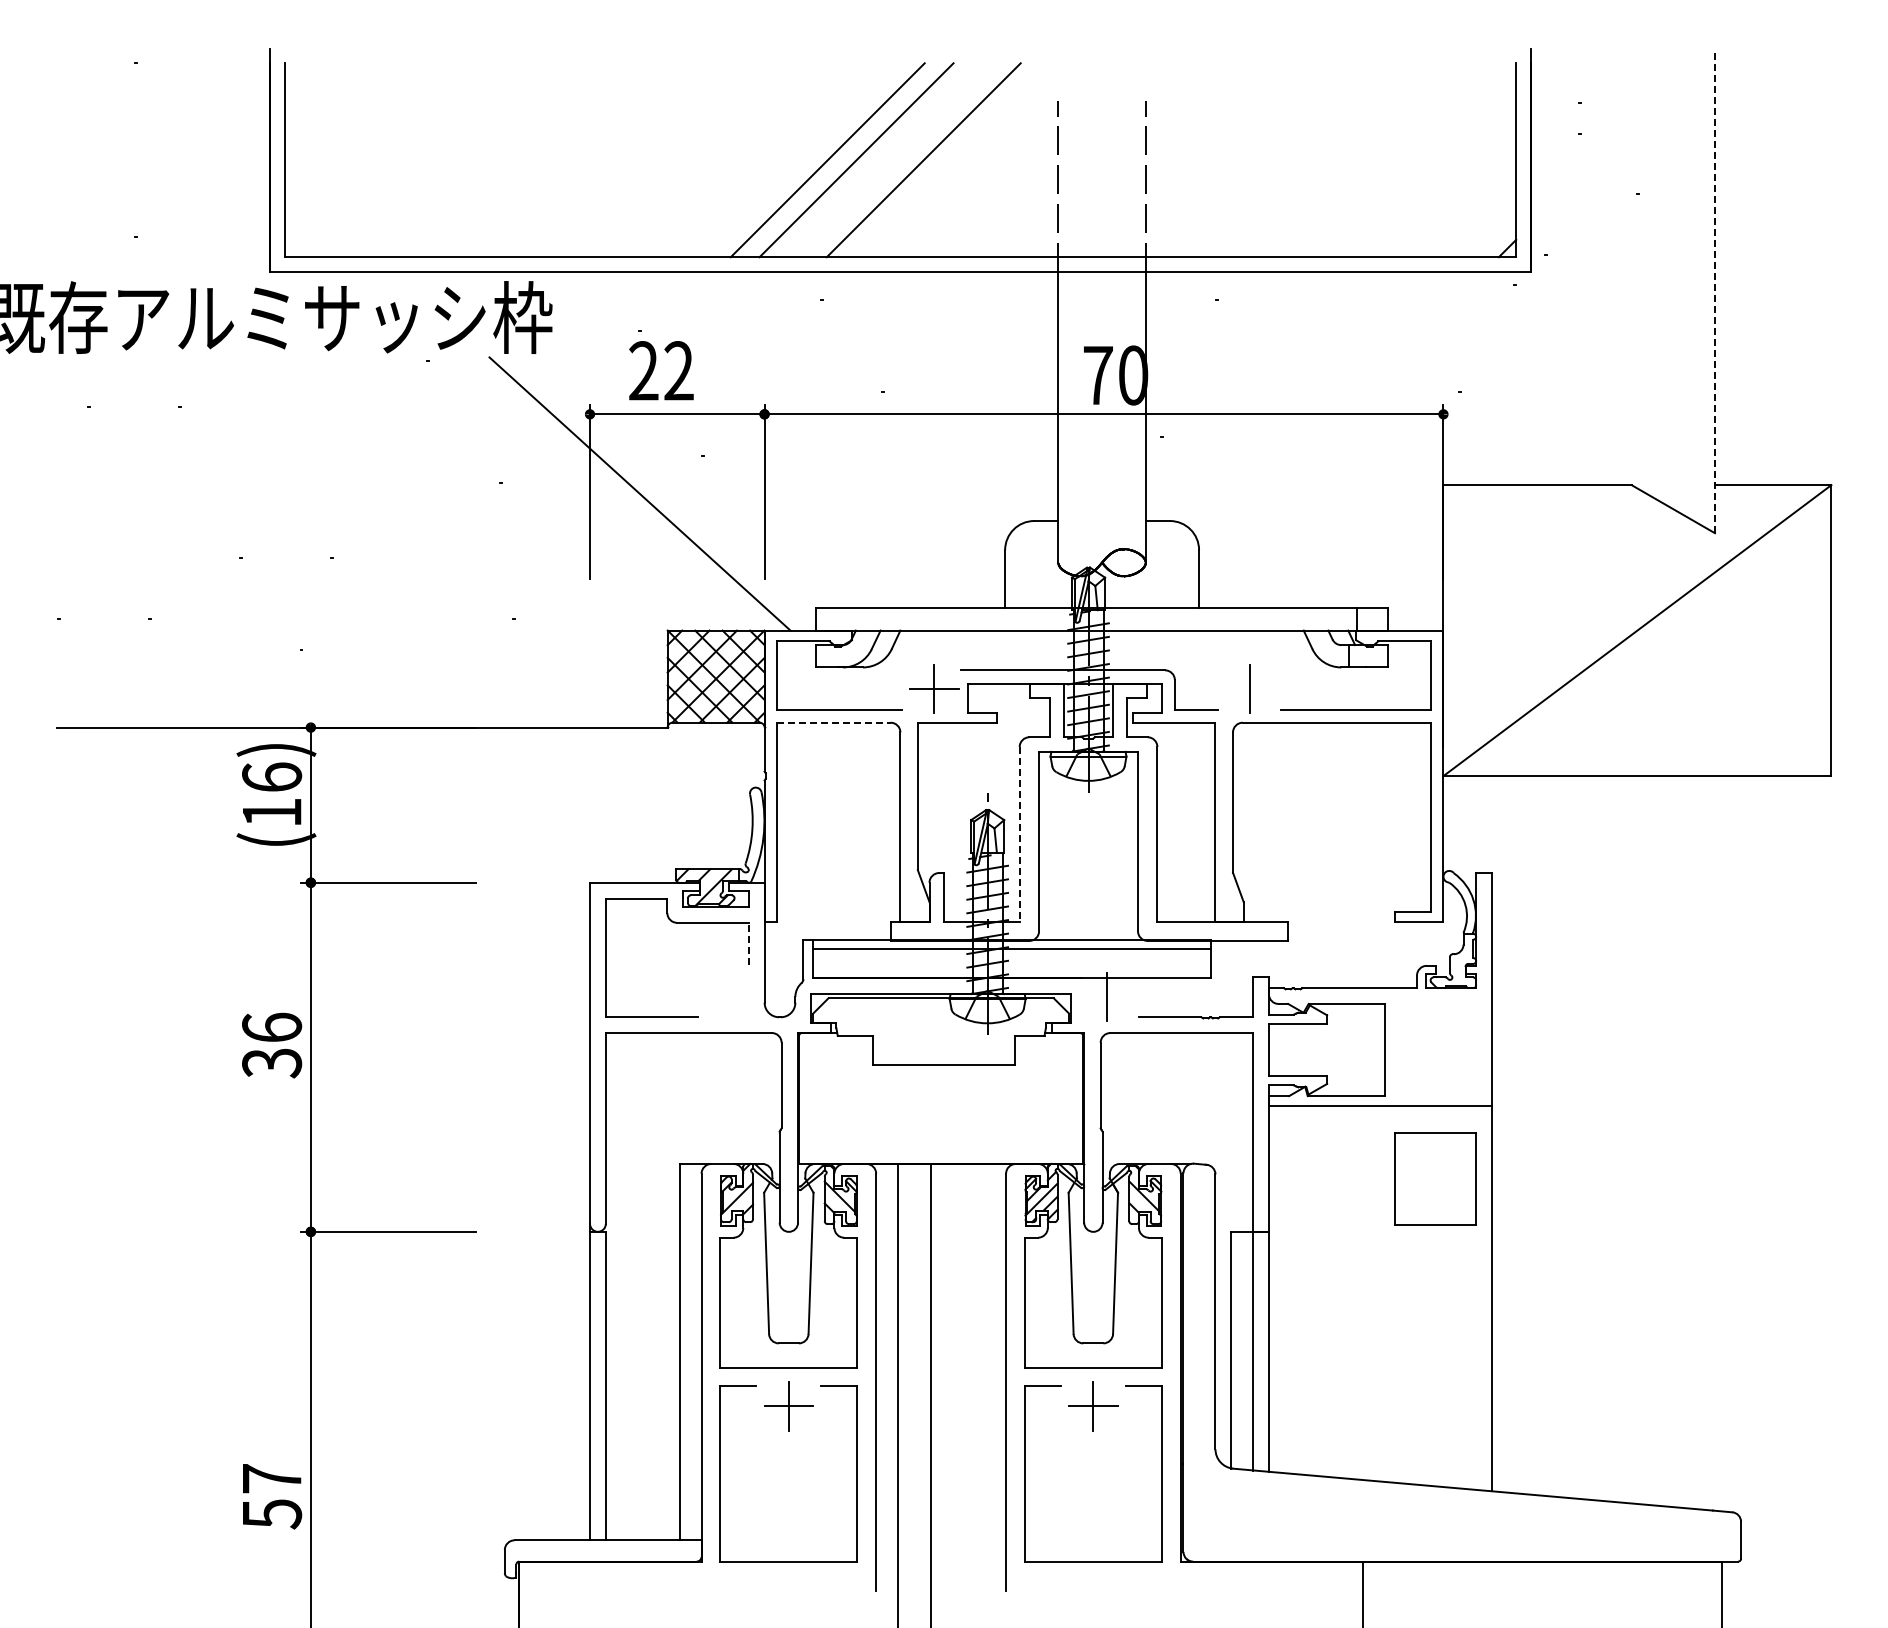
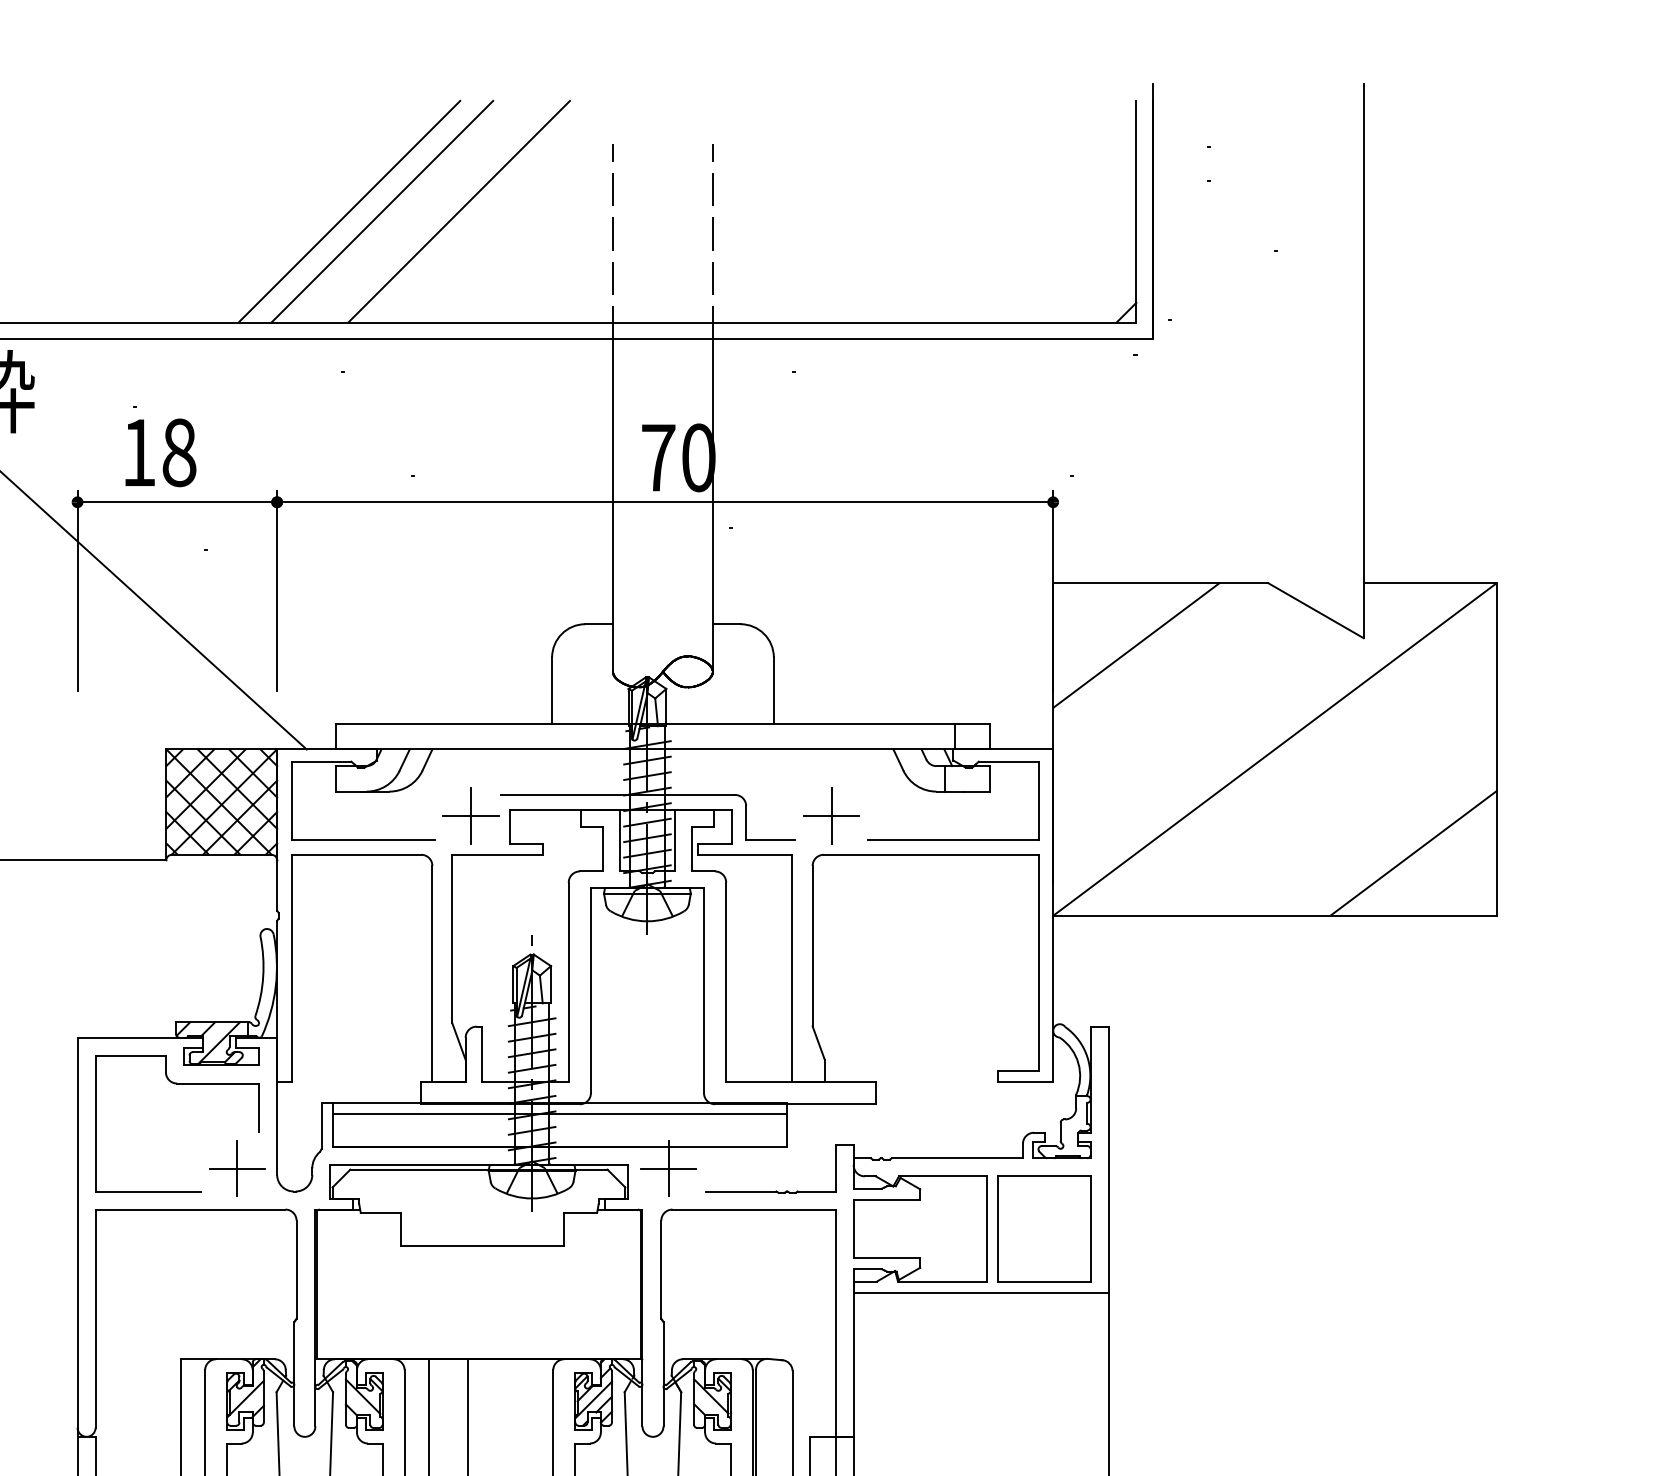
line: (1715, 290) -> (1364, 360), dashed -> solid
text: (661, 371) -> (159, 453), 22 -> 18
line: (1515, 539) -> (1135, 645), added
line: (1249, 688) -> (831, 815), added
line: (1758, 721) -> (1413, 853), added
line: (833, 722) -> (355, 854), dashed -> solid
line: (1019, 834) -> (568, 982), dashed -> solid
line: (748, 943) -> (258, 1107), dashed -> solid
part: (729, 996) -> (237, 1167), added
line: (1106, 997) -> (667, 1168), added
part: (1435, 1178) -> (1044, 1228), moved

